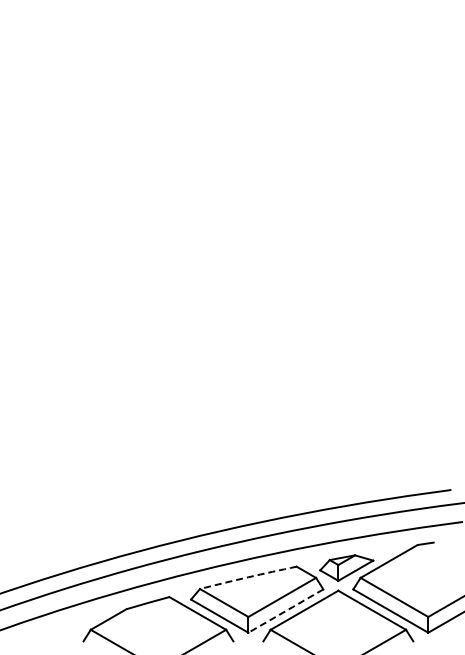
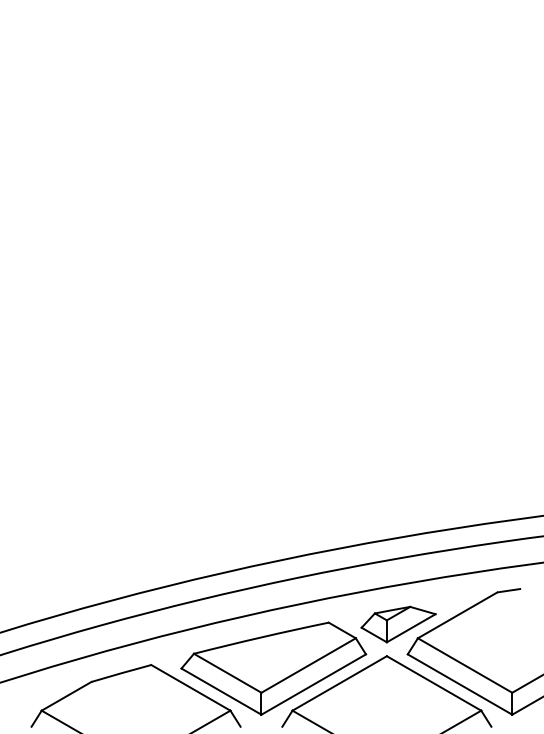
arc: (248, 577) -> (261, 637), dashed -> solid
line: (285, 611) -> (313, 685), dashed -> solid

